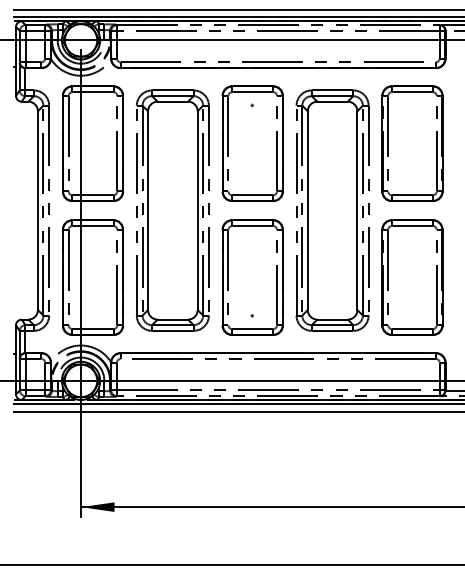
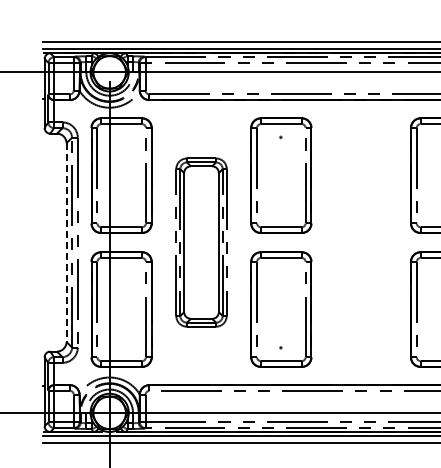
part: (172, 210) -> (201, 242), size x0.7
part: (332, 210) -> (361, 242), removed
line: (37, 211) -> (66, 243), solid -> dashed

